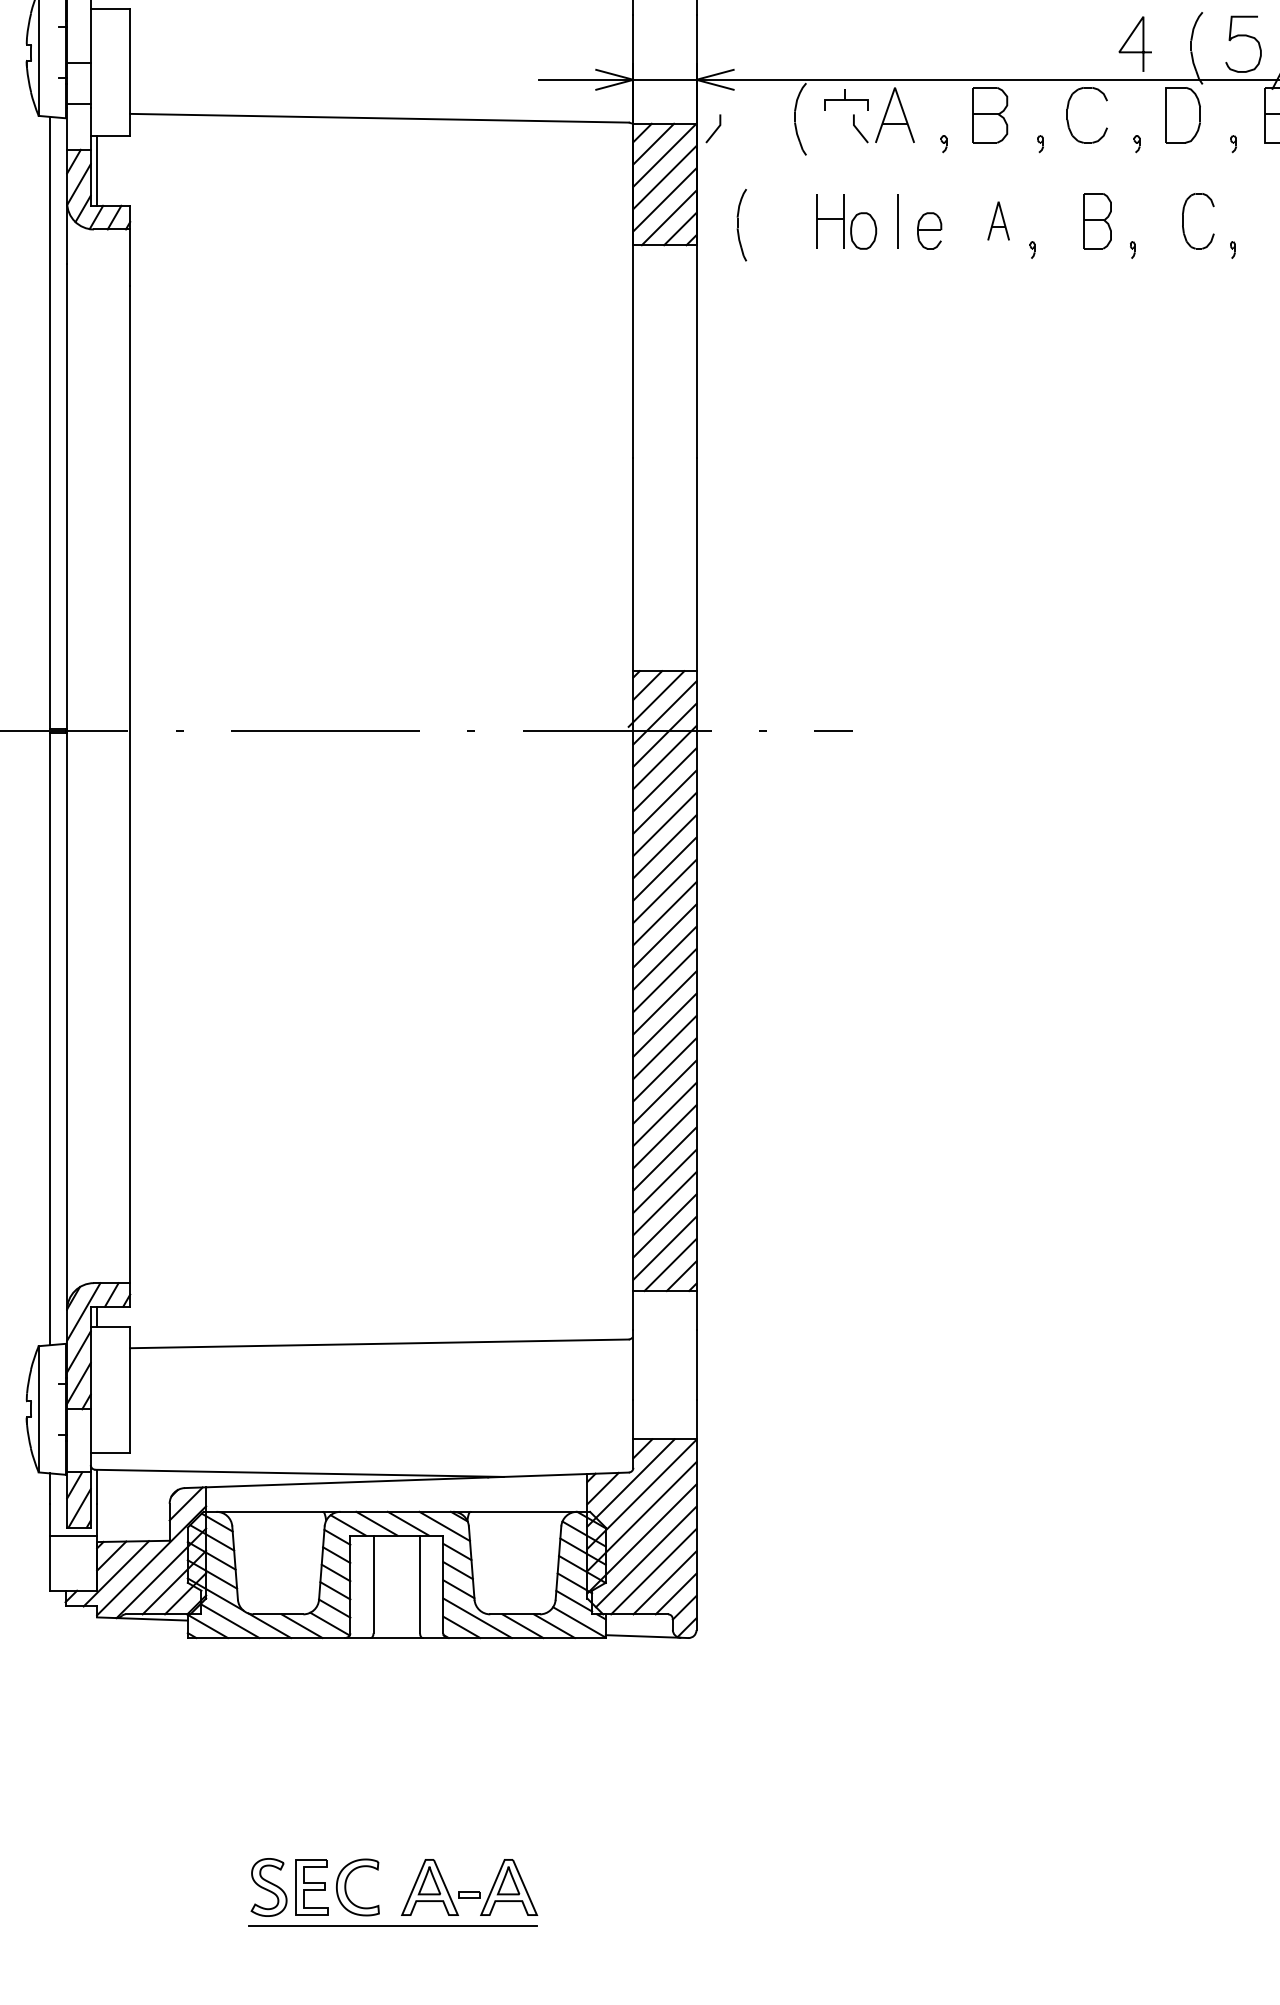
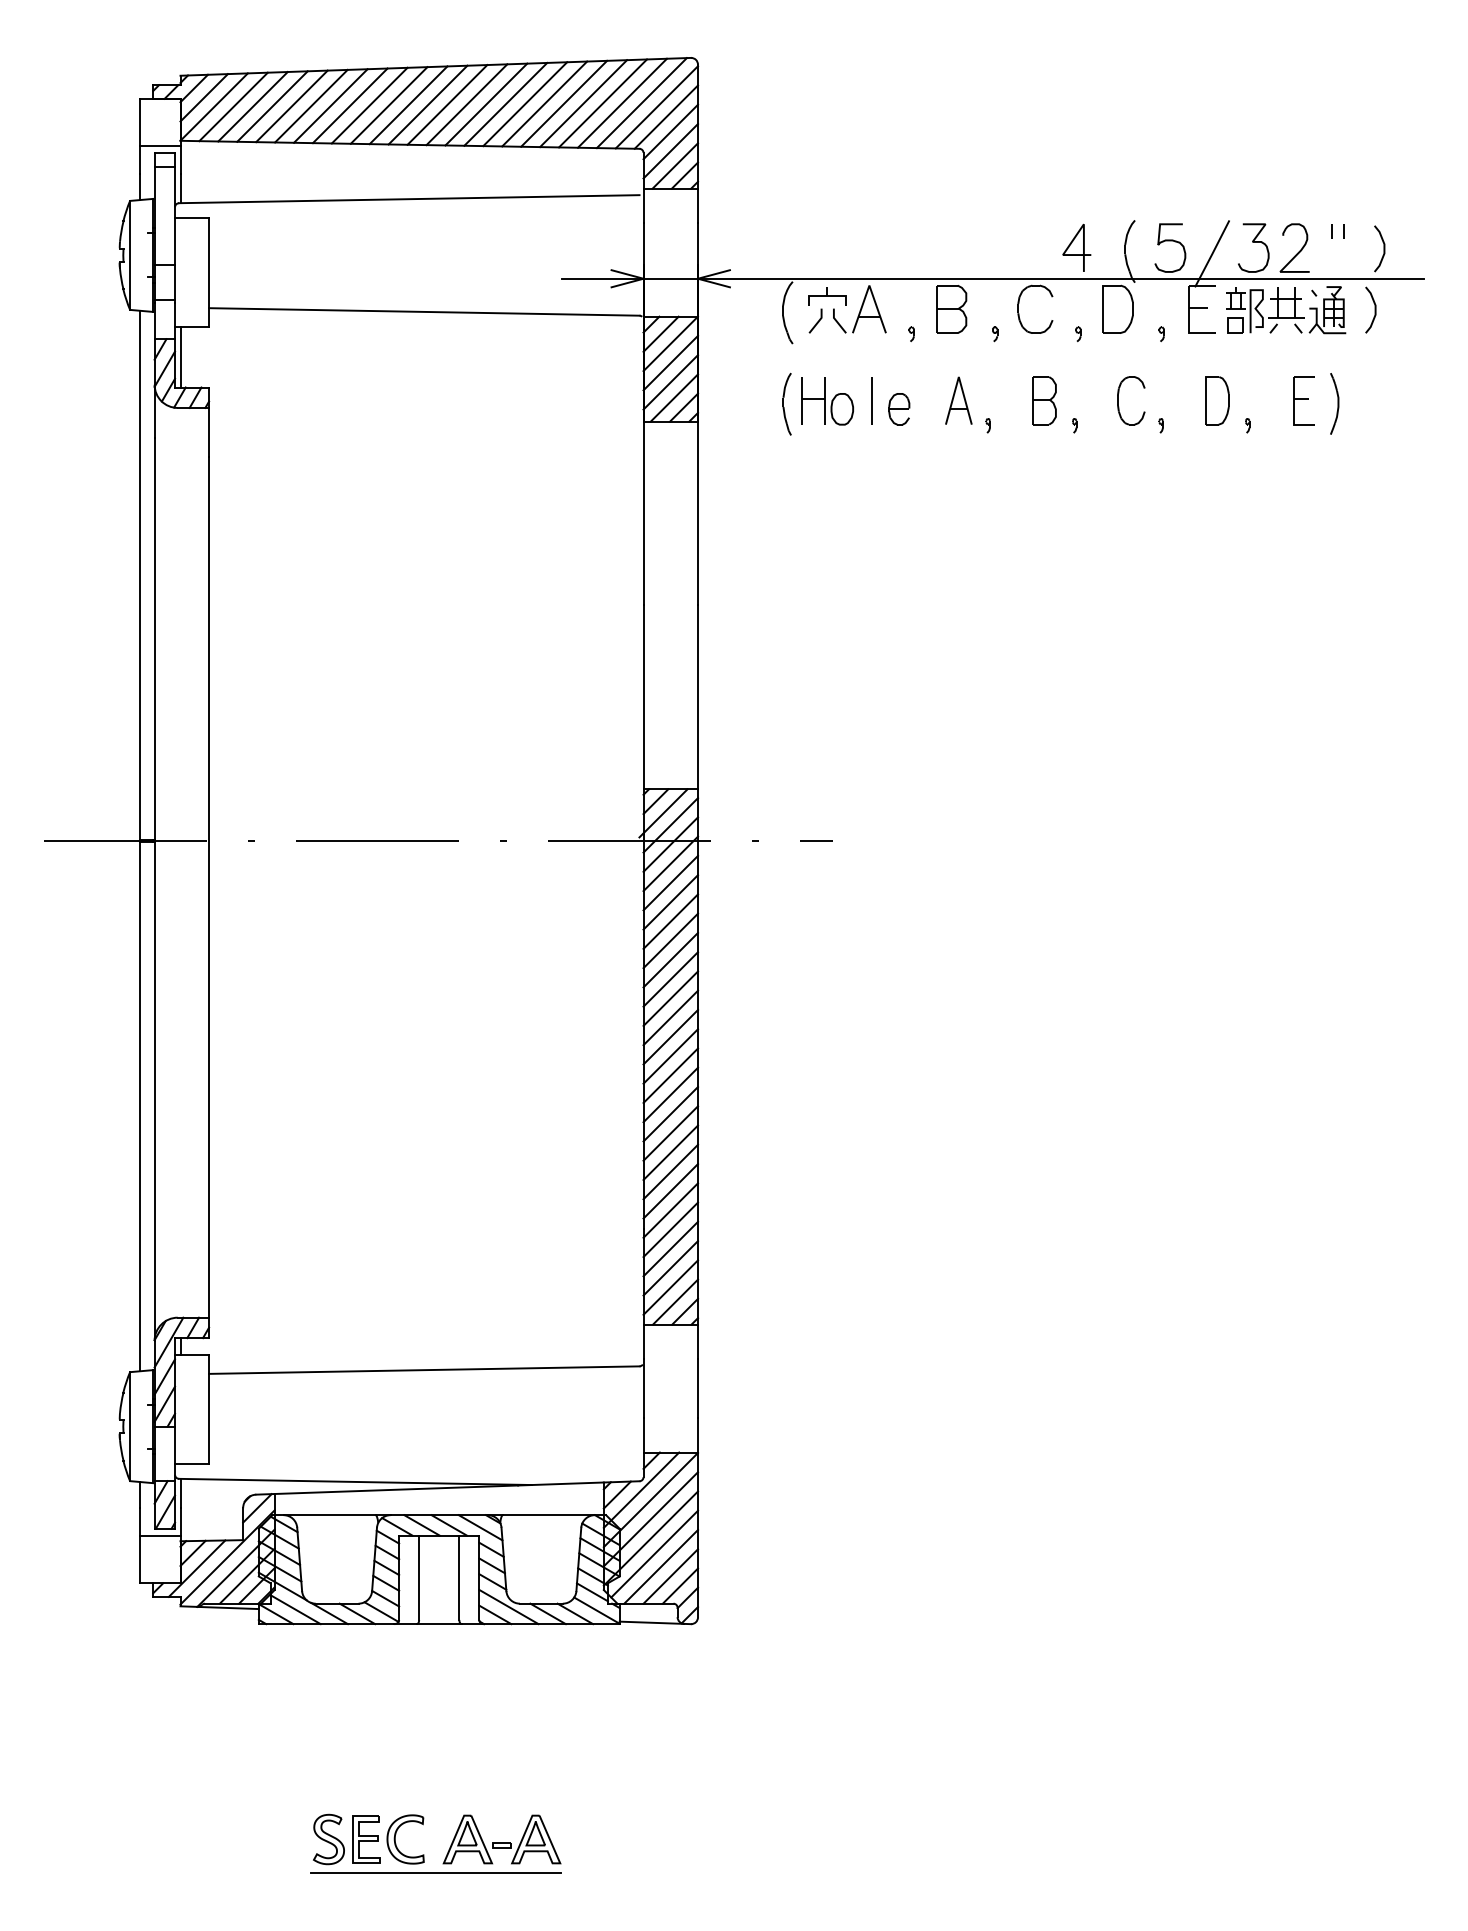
line: (715, 129) -> (817, 321), moved
part: (998, 220) -> (958, 400), size x1.43
part: (741, 224) -> (786, 403), moved

